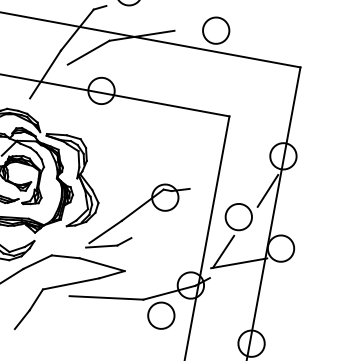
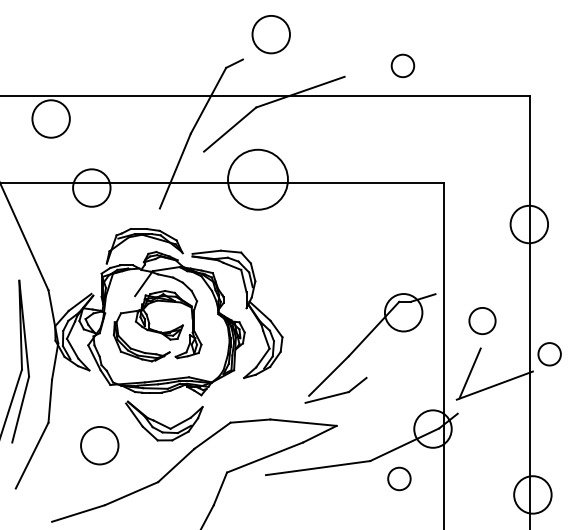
circle: (215, 30) -> (402, 65), size x0.6
circle: (101, 90) -> (257, 179), size x1.6
line: (267, 190) -> (516, 276), removed
part: (132, 214) -> (361, 344), moved
circle: (238, 216) -> (482, 320), size x0.7
circle: (280, 248) -> (549, 354), size x0.6
circle: (161, 315) -> (399, 478), size x0.6

